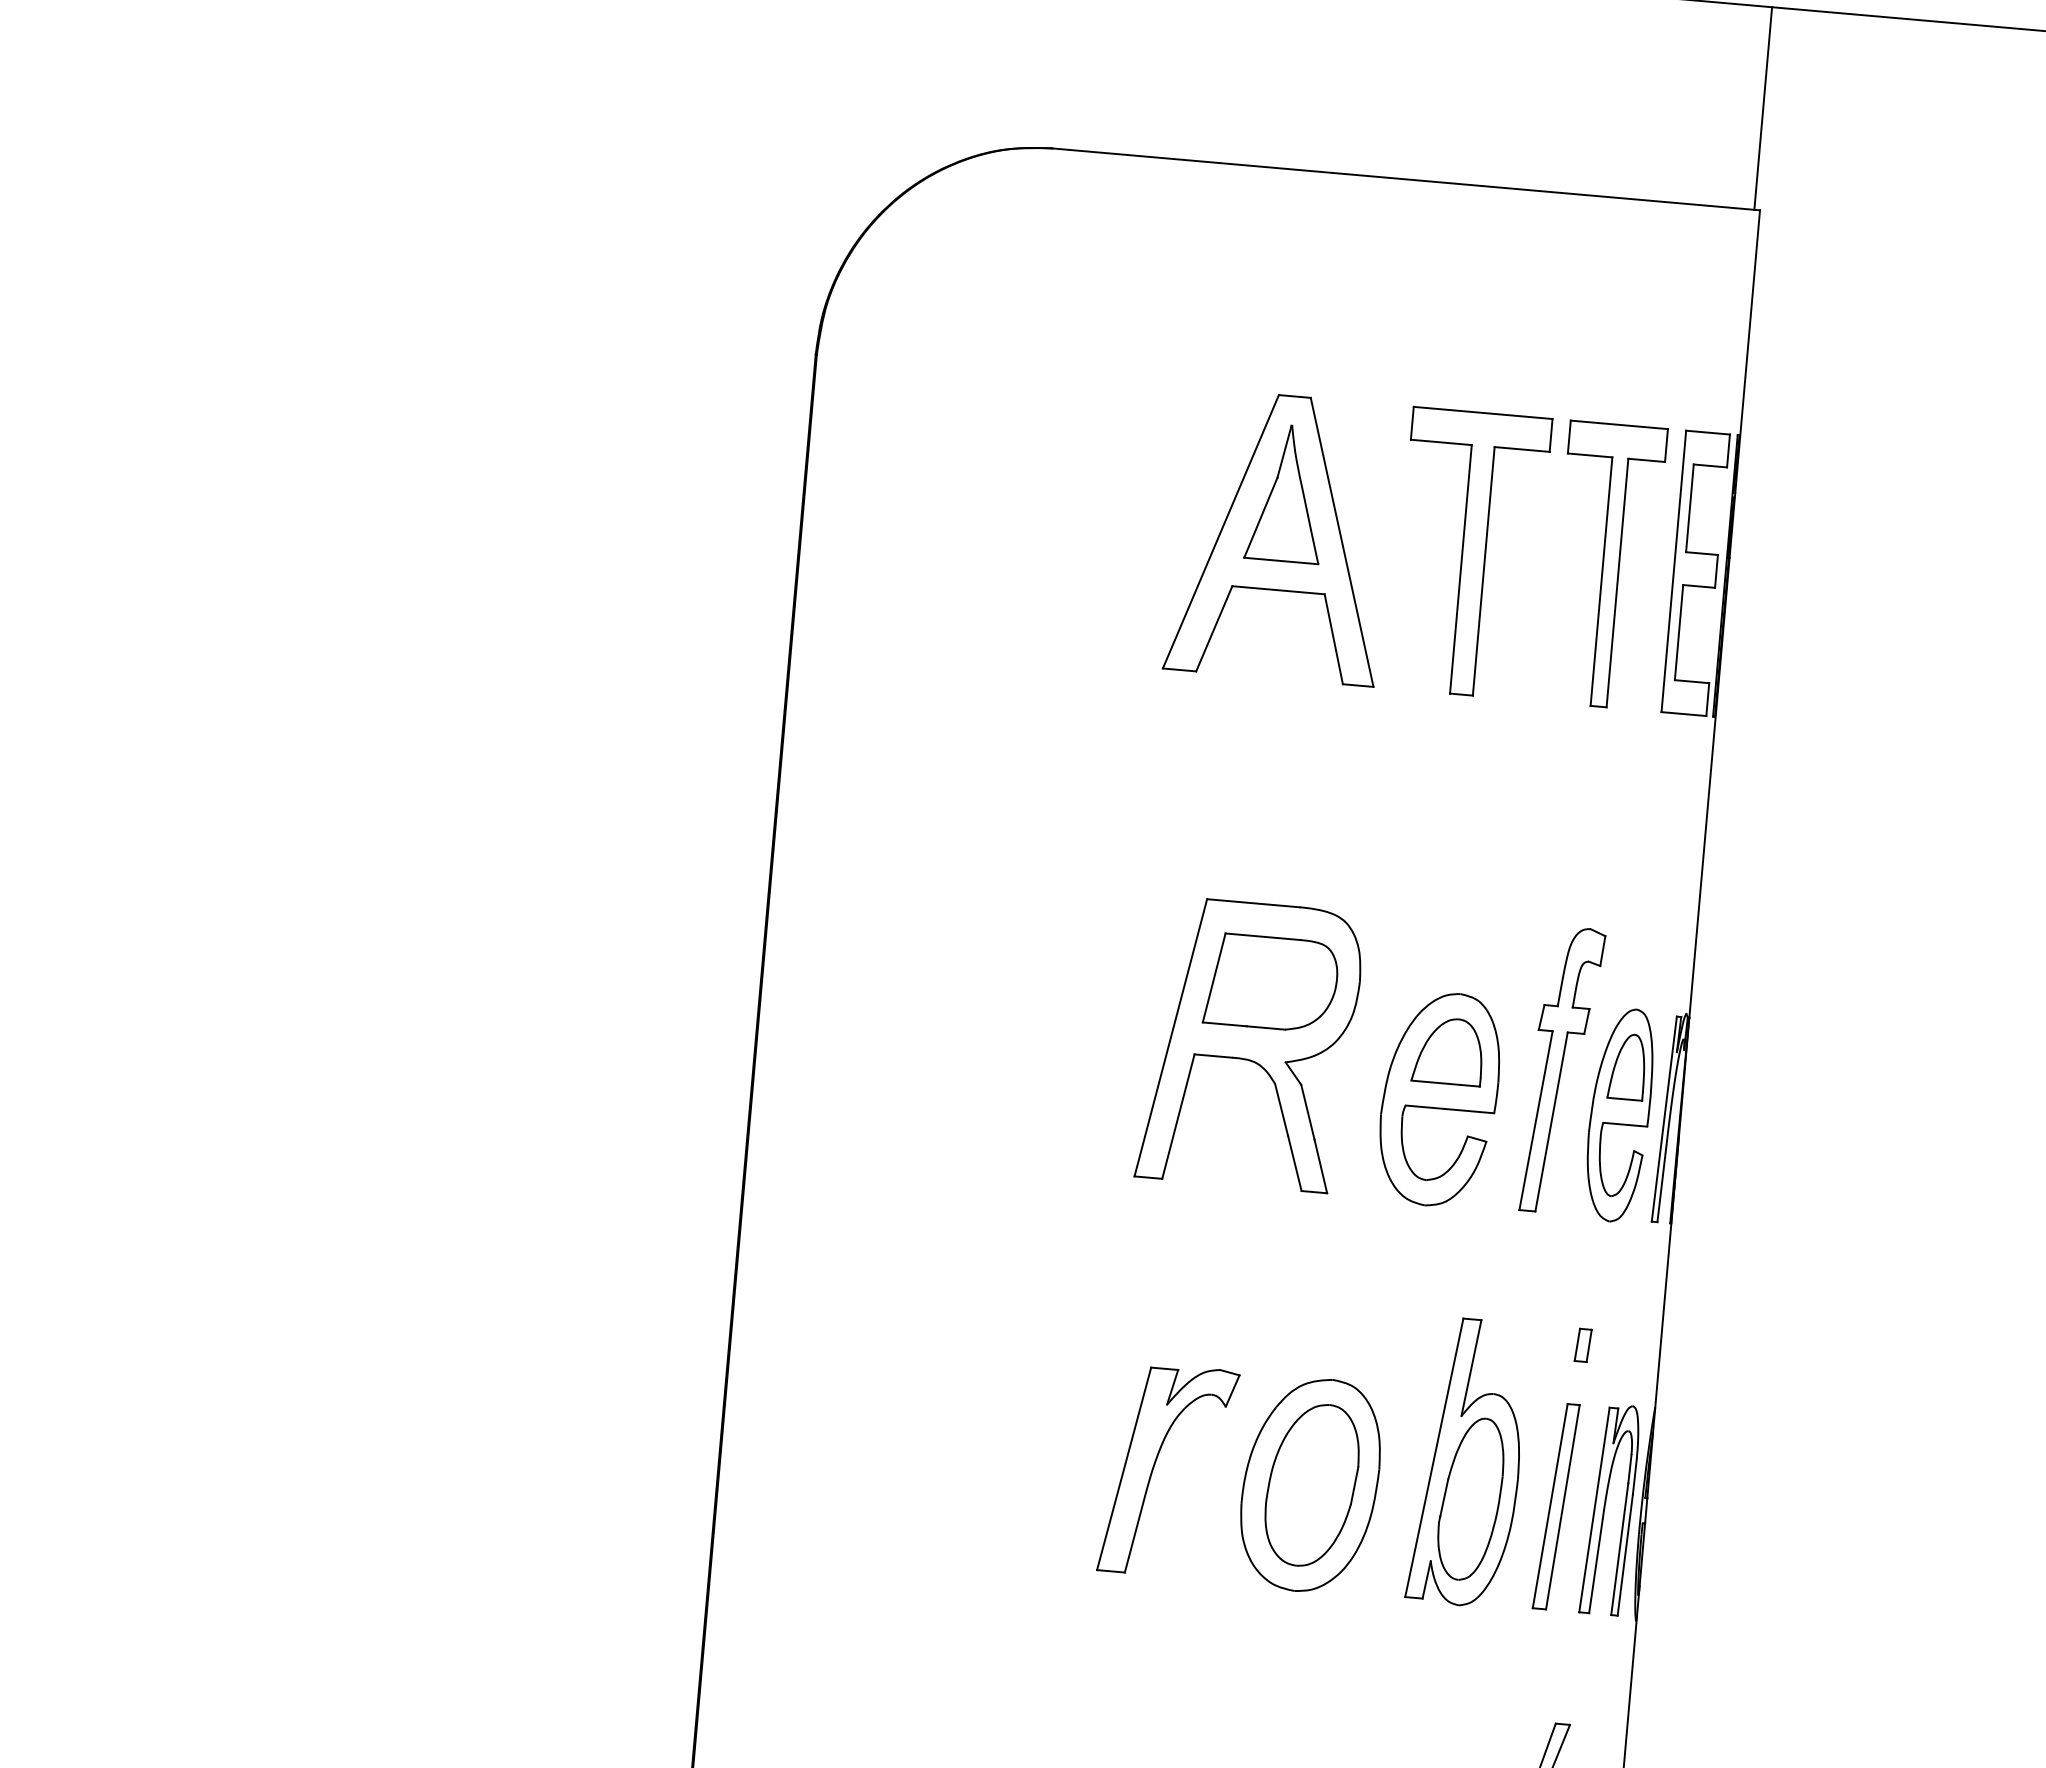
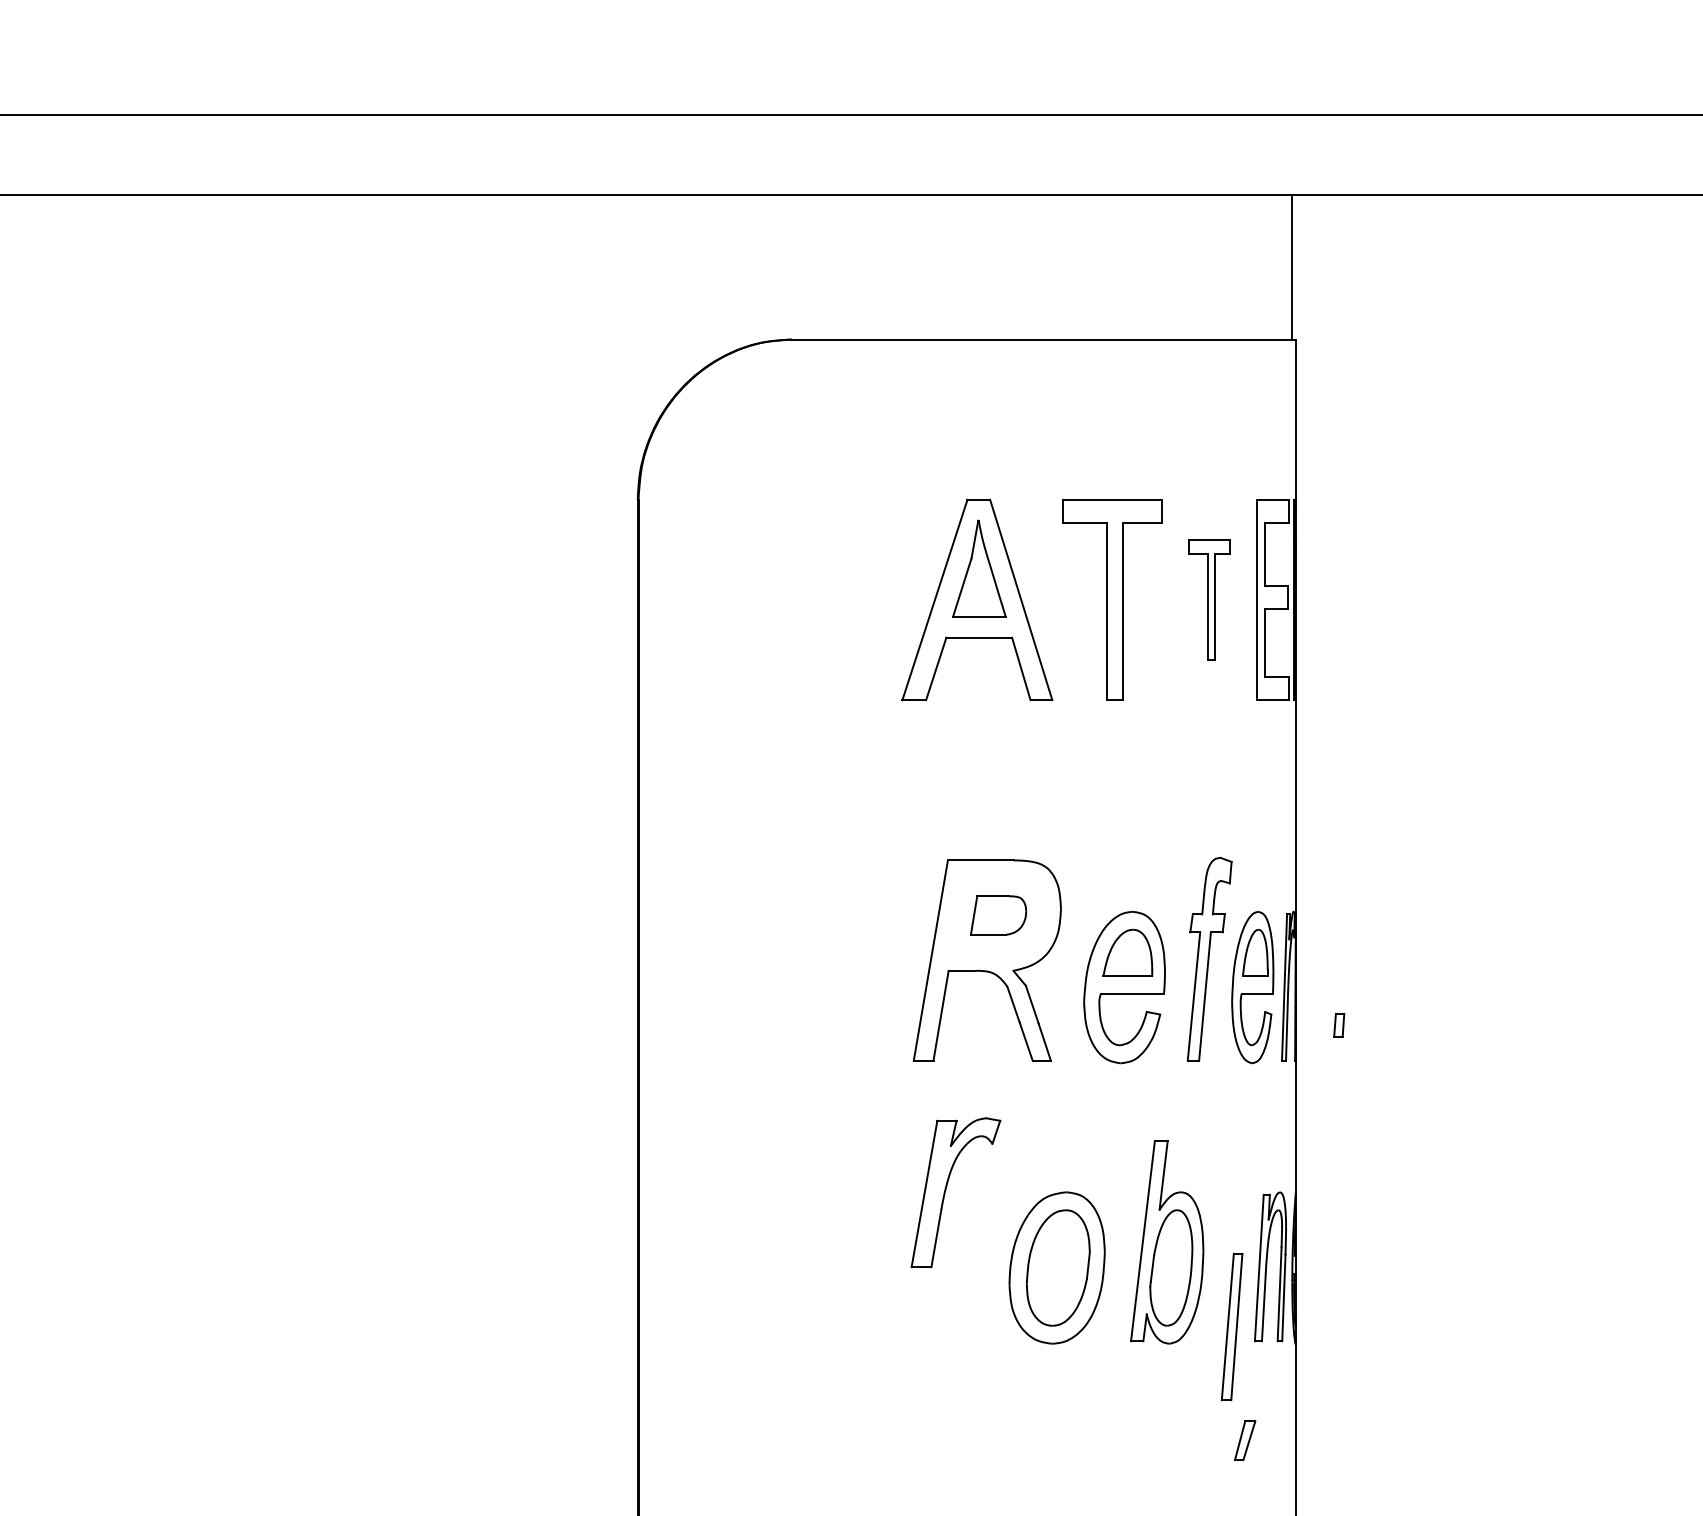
part: (1606, 564) -> (1209, 599), size x0.6
part: (1271, 982) -> (998, 915), size x0.6
part: (1583, 1345) -> (1339, 1025), moved
part: (1155, 1466) -> (946, 1190), moved
part: (1555, 1505) -> (1231, 1326), moved

